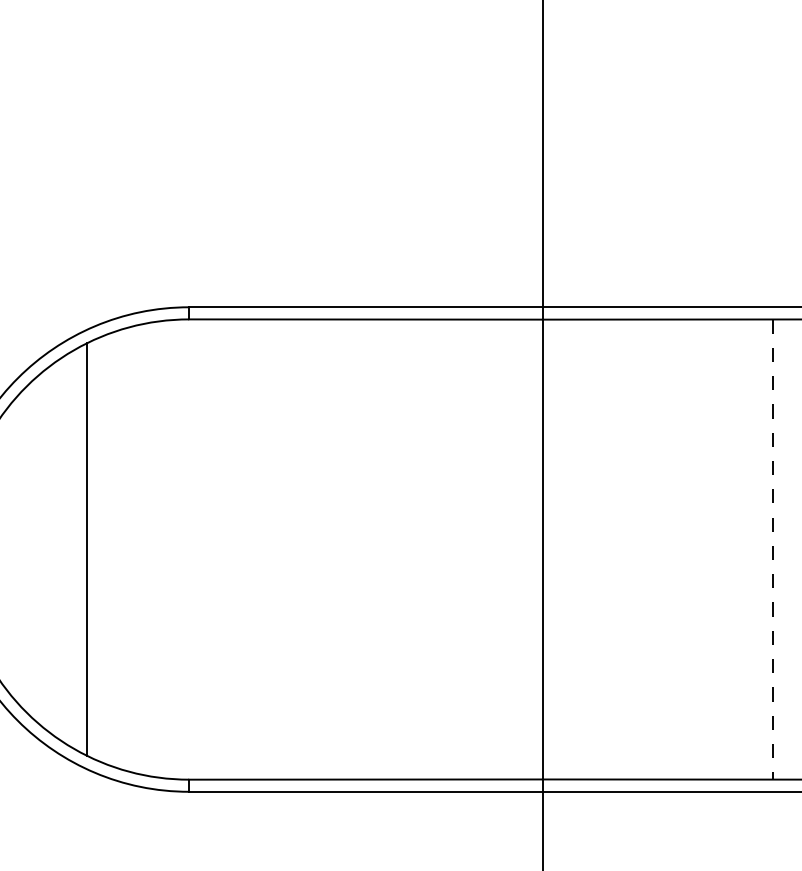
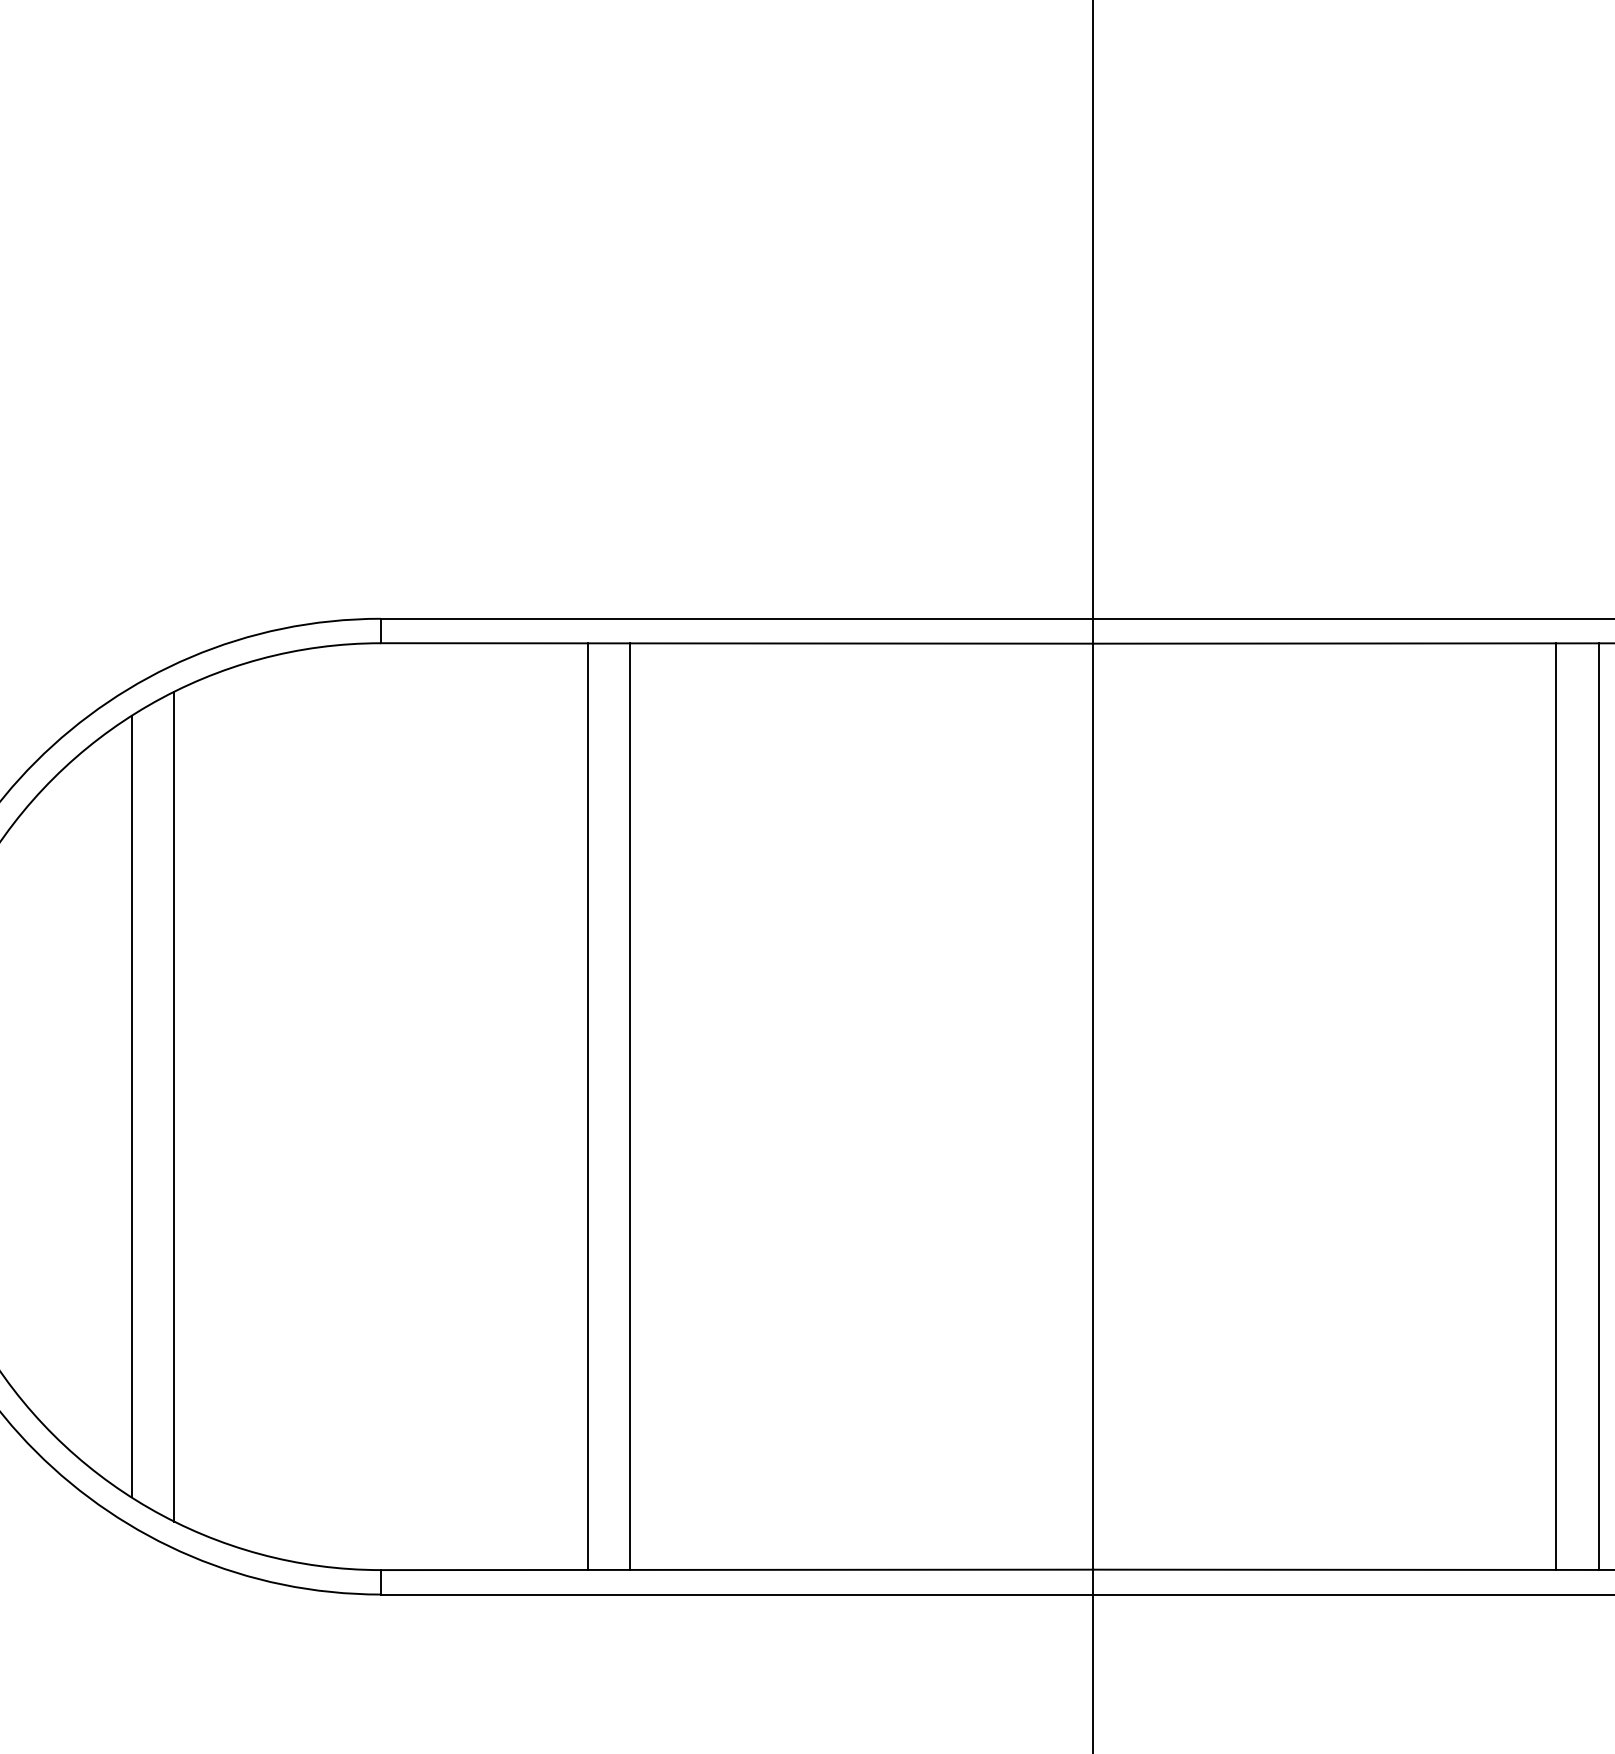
line: (65, 549) -> (131, 1106), added
line: (291, 549) -> (586, 1106), added
line: (312, 549) -> (629, 1106), added
line: (794, 549) -> (1599, 1106), added
line: (772, 550) -> (1555, 1108), dashed -> solid

